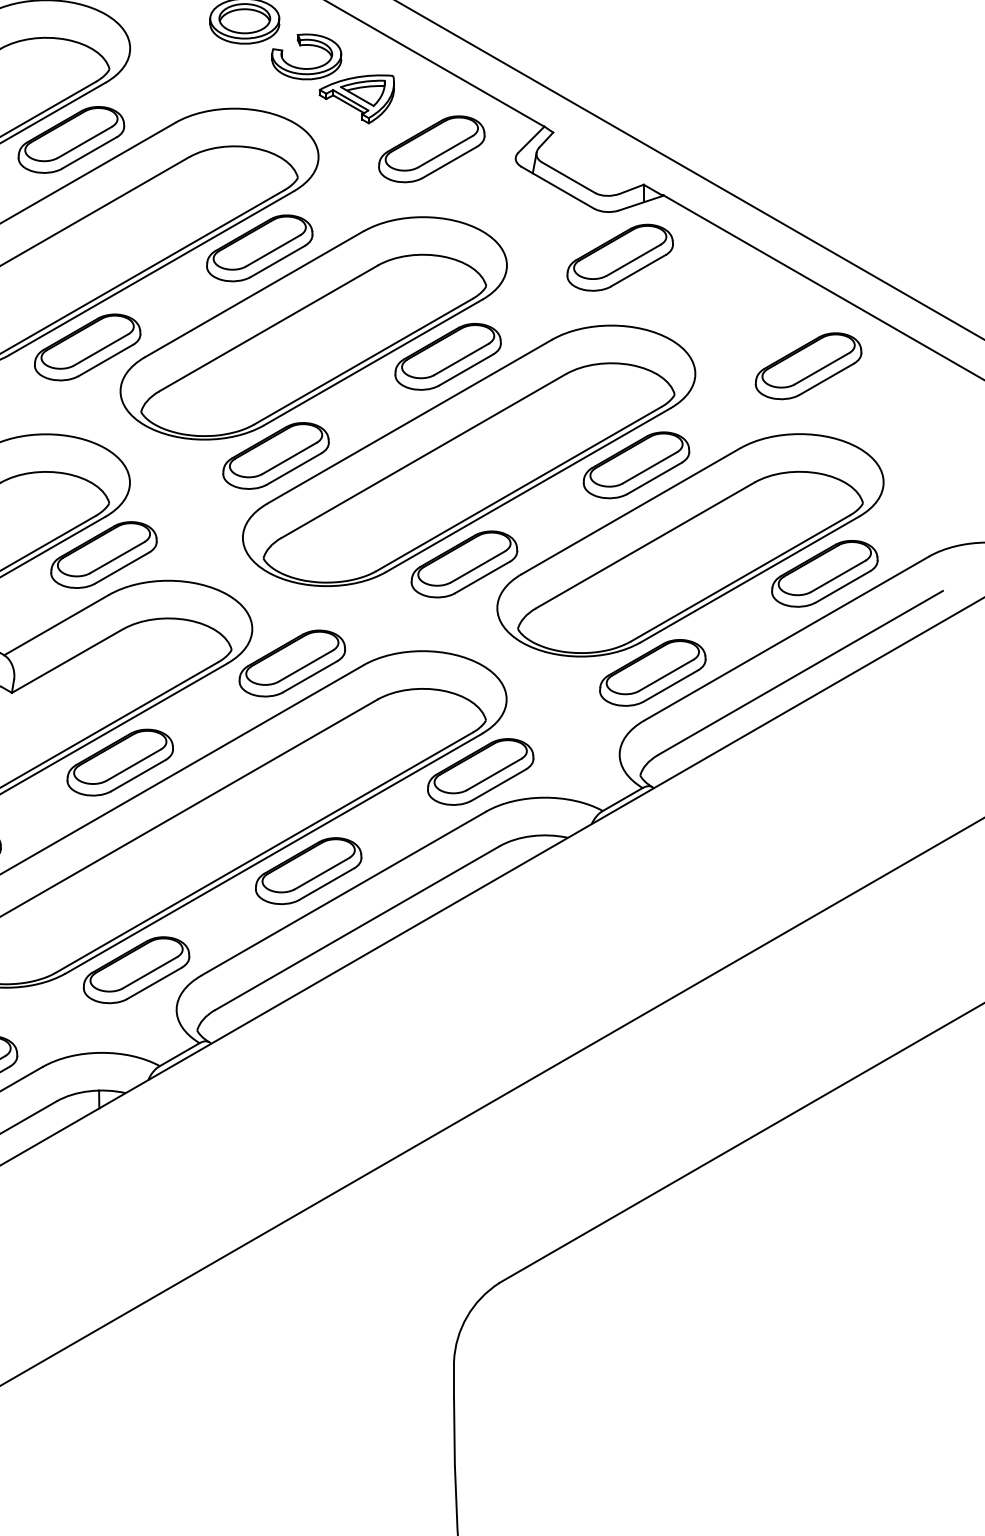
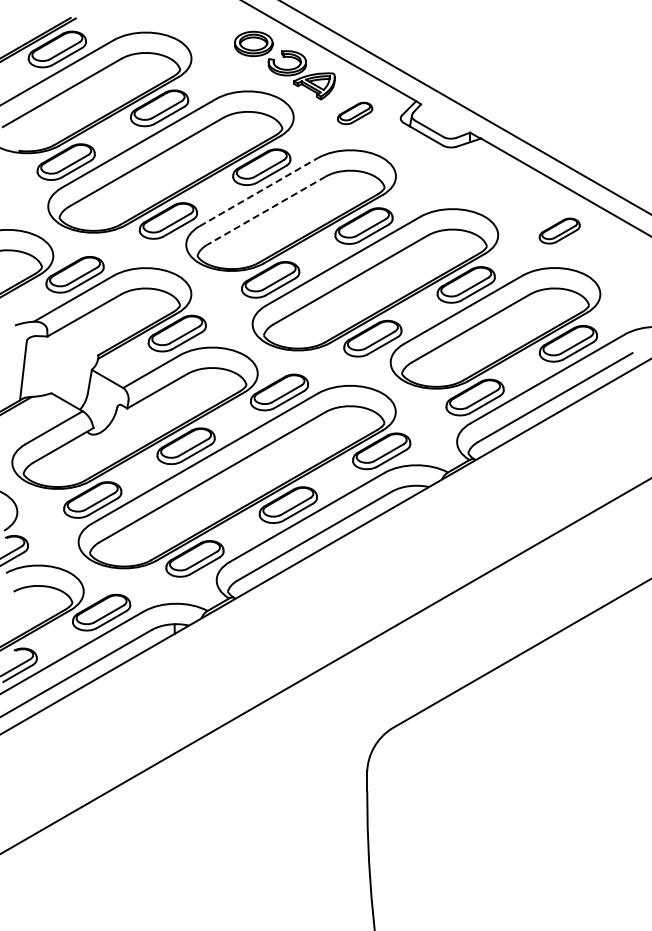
part: (430, 149) -> (354, 113), size x0.6
part: (618, 258) -> (456, 172), removed
line: (255, 293) -> (259, 191), solid -> dashed
line: (268, 328) -> (266, 210), solid -> dashed
part: (808, 364) -> (559, 230), size x0.7

